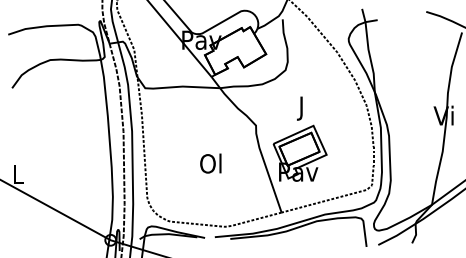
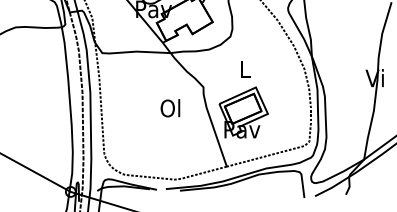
text: (302, 108) -> (245, 71), J -> L
text: (210, 163) -> (170, 108), moved

